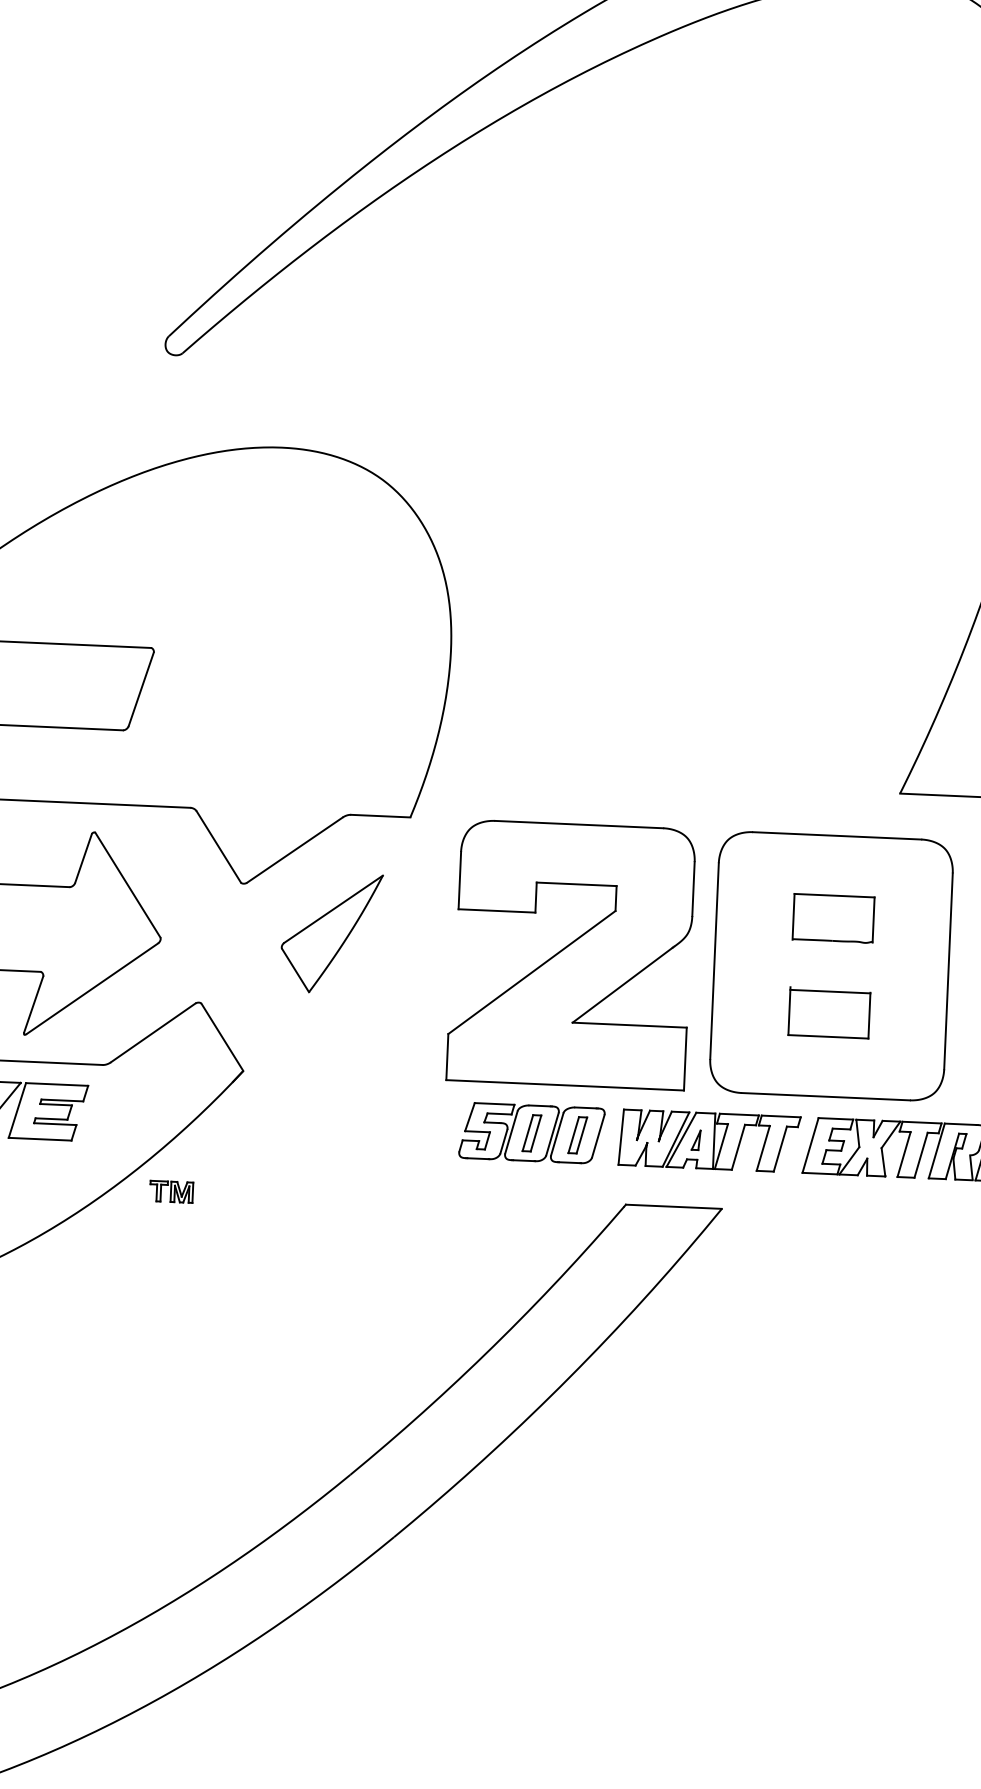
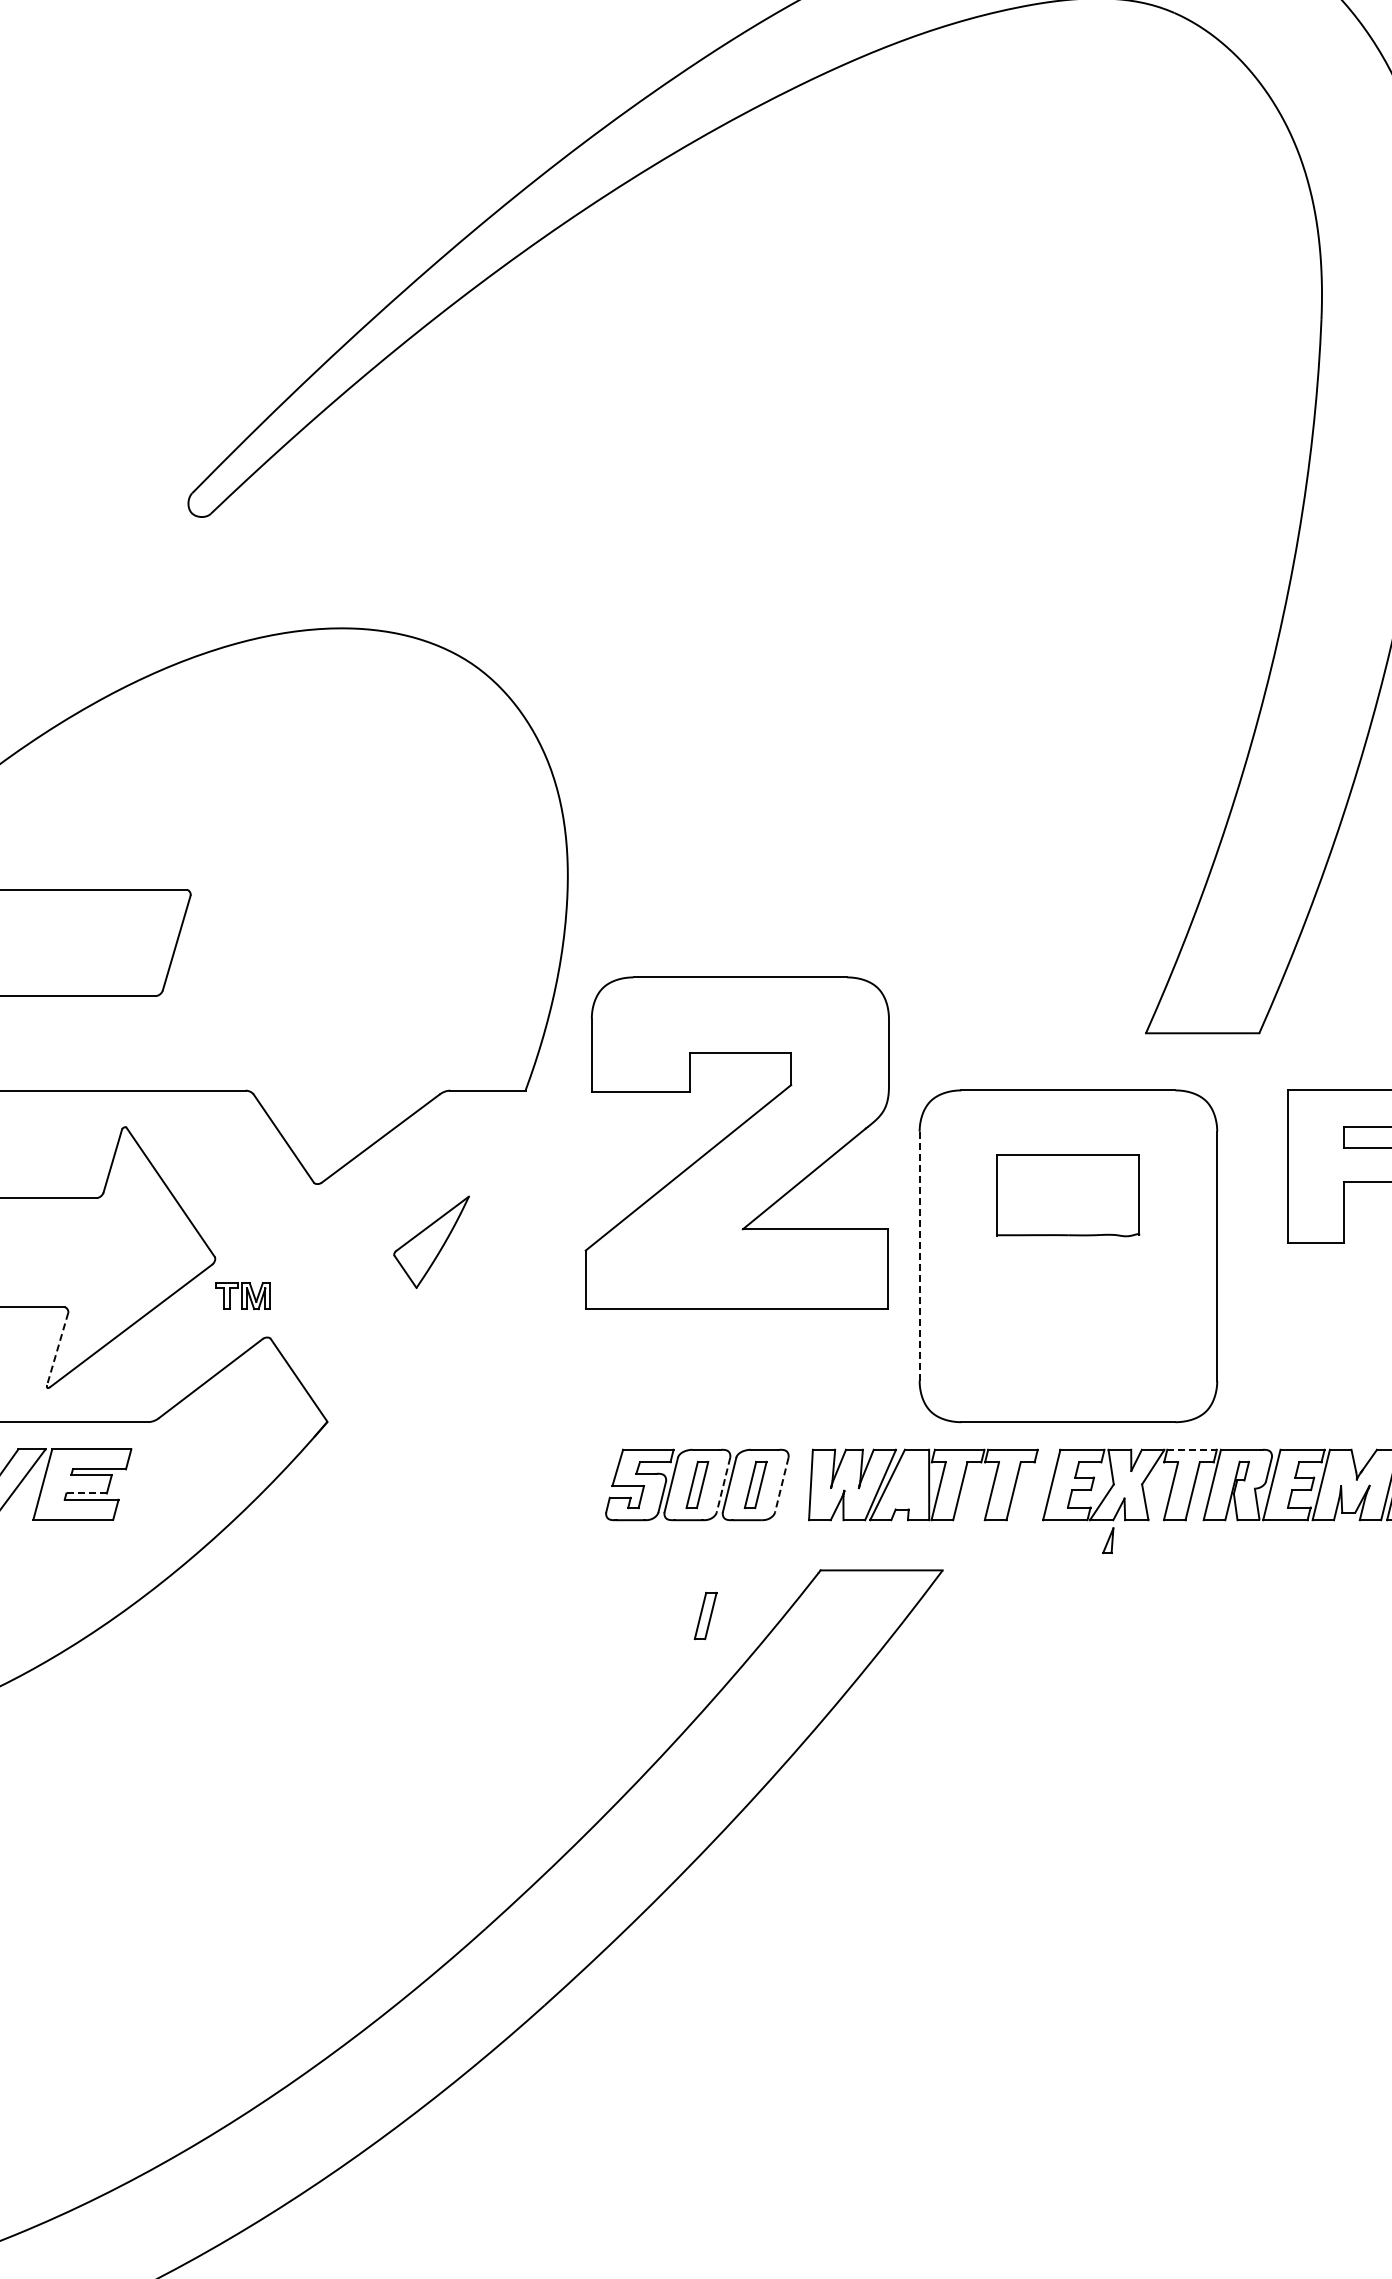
part: (833, 918) -> (1068, 1195), size x1.4
part: (331, 933) -> (431, 1242), size x0.6
part: (570, 954) -> (736, 1142), moved
line: (714, 961) -> (919, 1256), solid -> dashed
line: (33, 1004) -> (57, 1349), solid -> dashed
part: (829, 1012) -> (1068, 1315), removed
line: (51, 1119) -> (86, 1493), solid -> dashed
line: (922, 1122) -> (1192, 1449), solid -> dashed
line: (552, 1134) -> (723, 1485), solid -> dashed
line: (598, 1136) -> (781, 1485), solid -> dashed
part: (696, 1140) -> (1108, 1540), moved
part: (171, 1191) -> (242, 1296), moved
part: (533, 1236) -> (705, 1615), added

